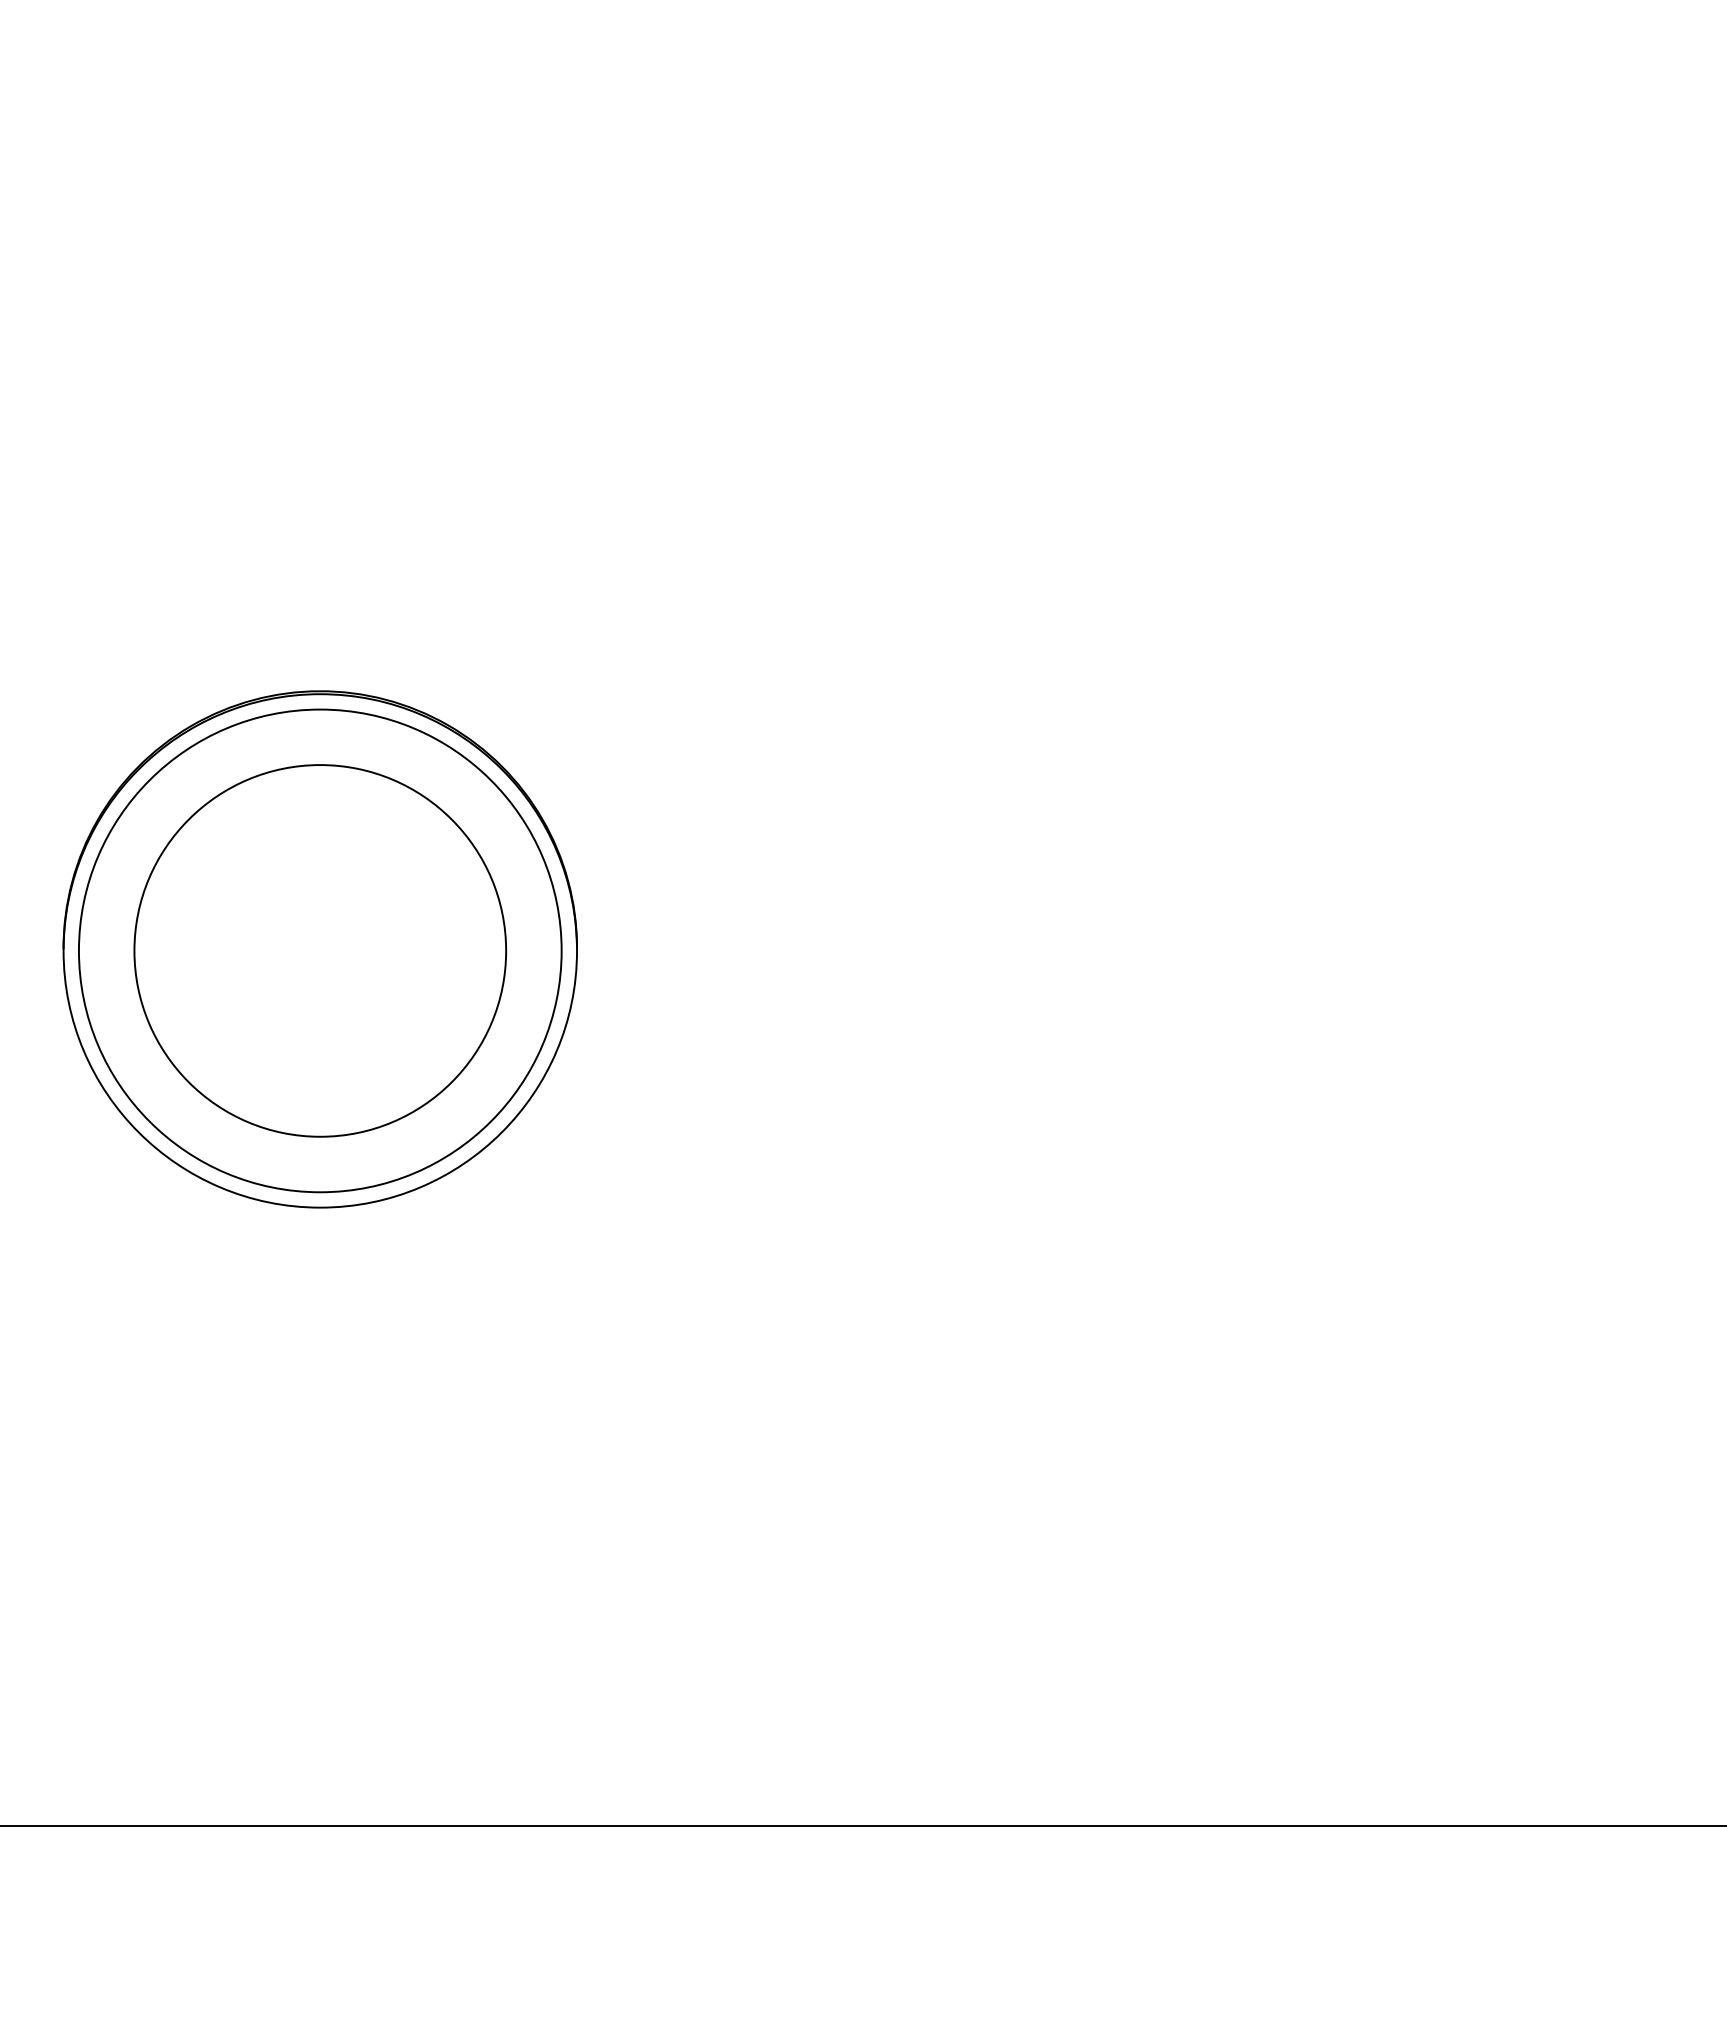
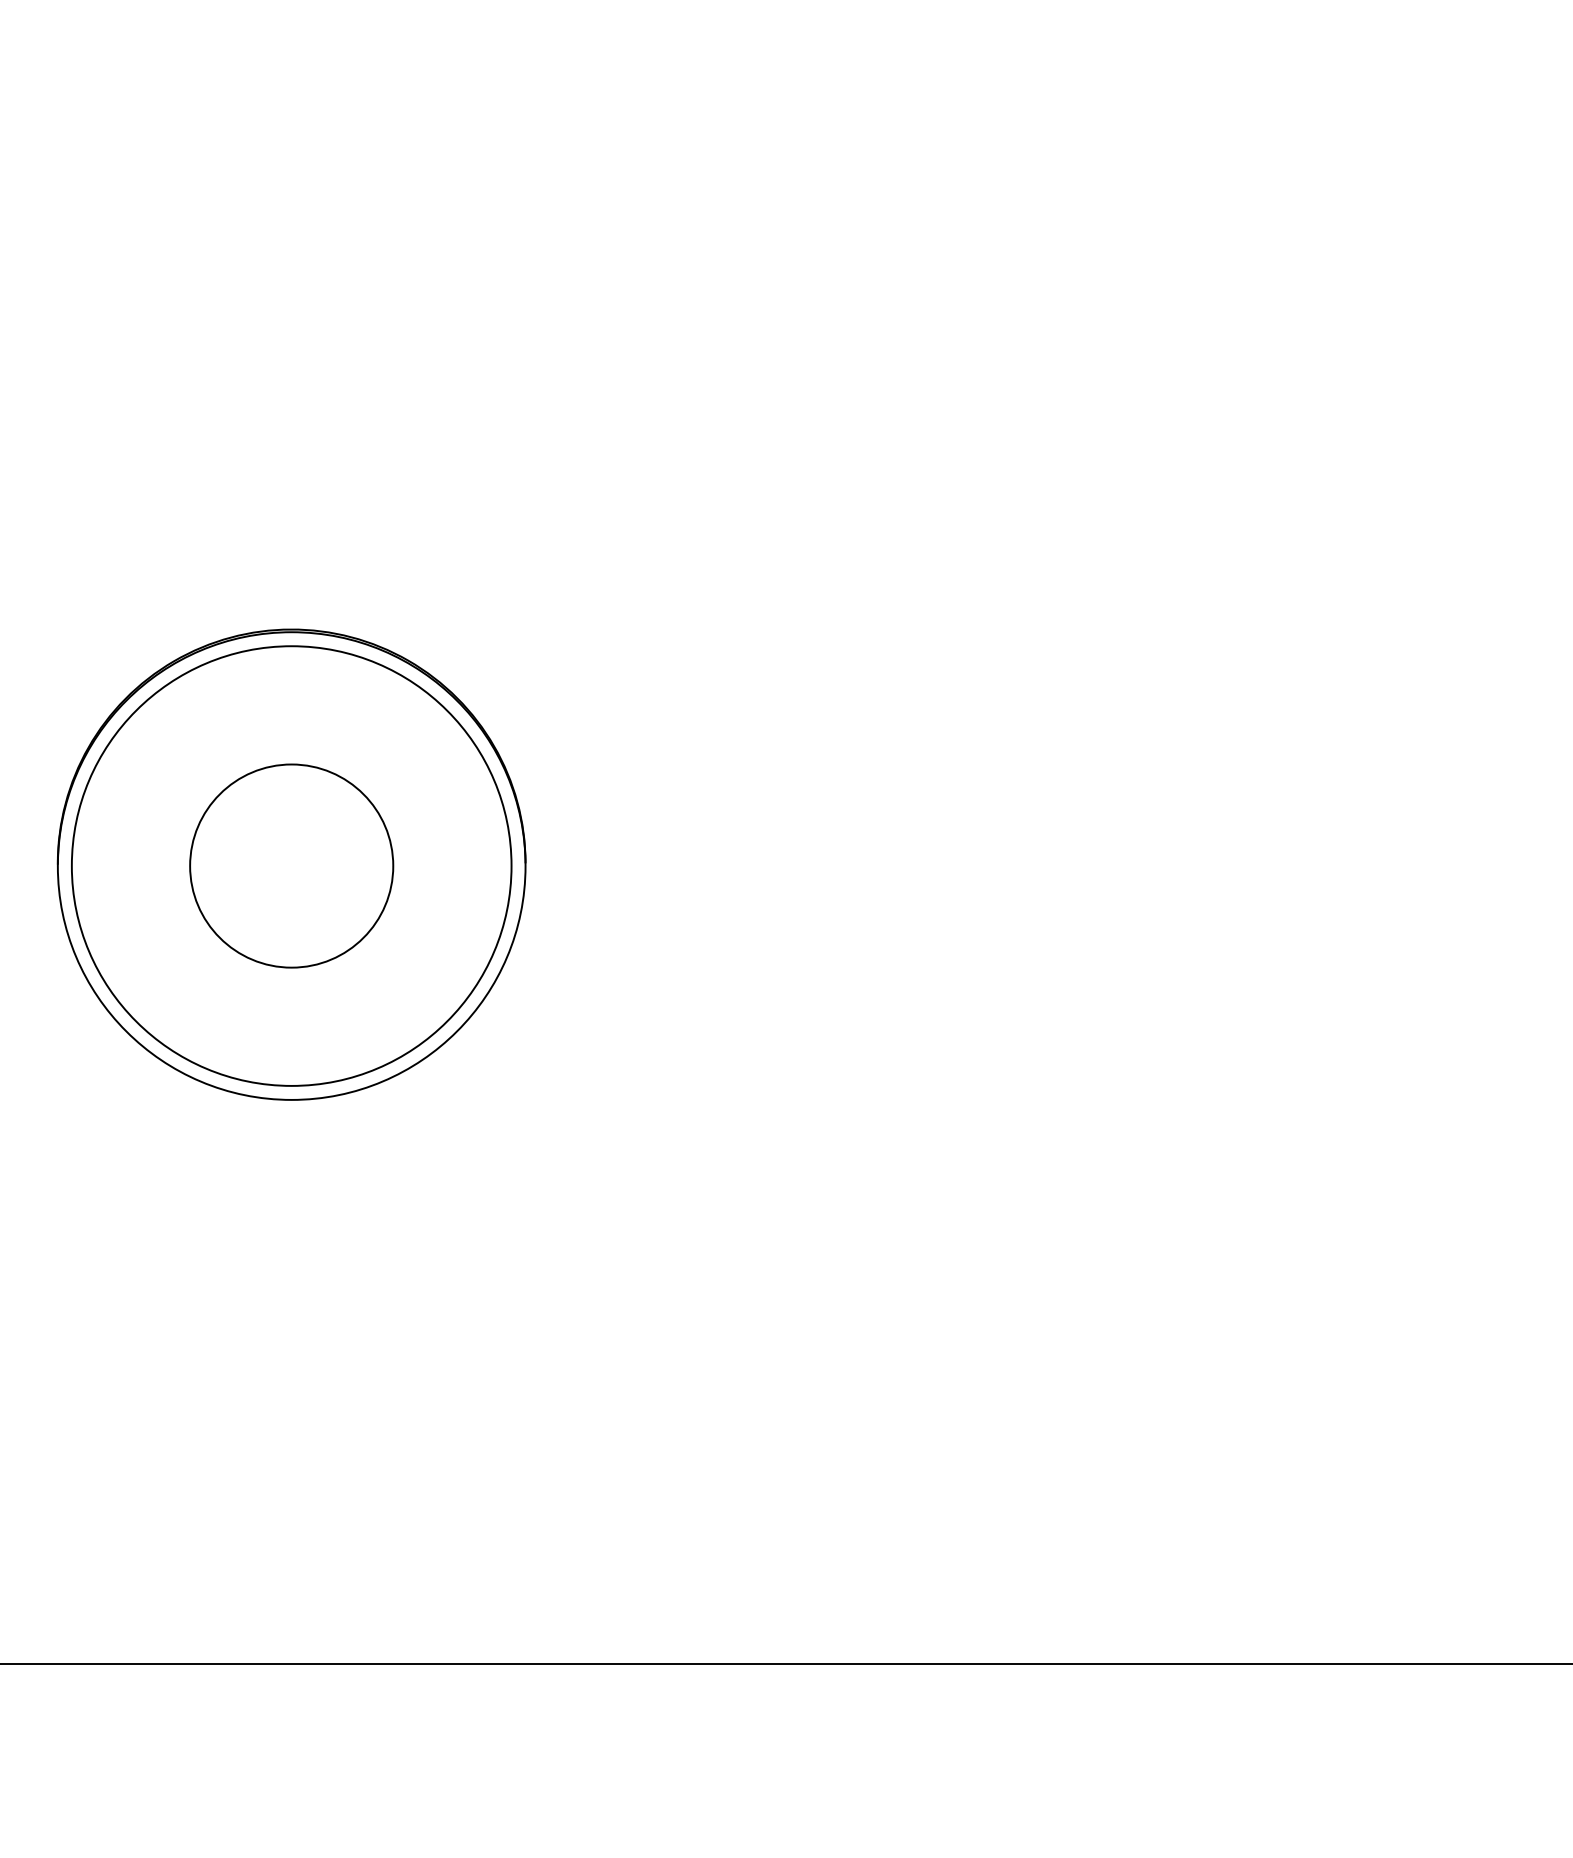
circle: (320, 950) -> (291, 865), size x0.6

